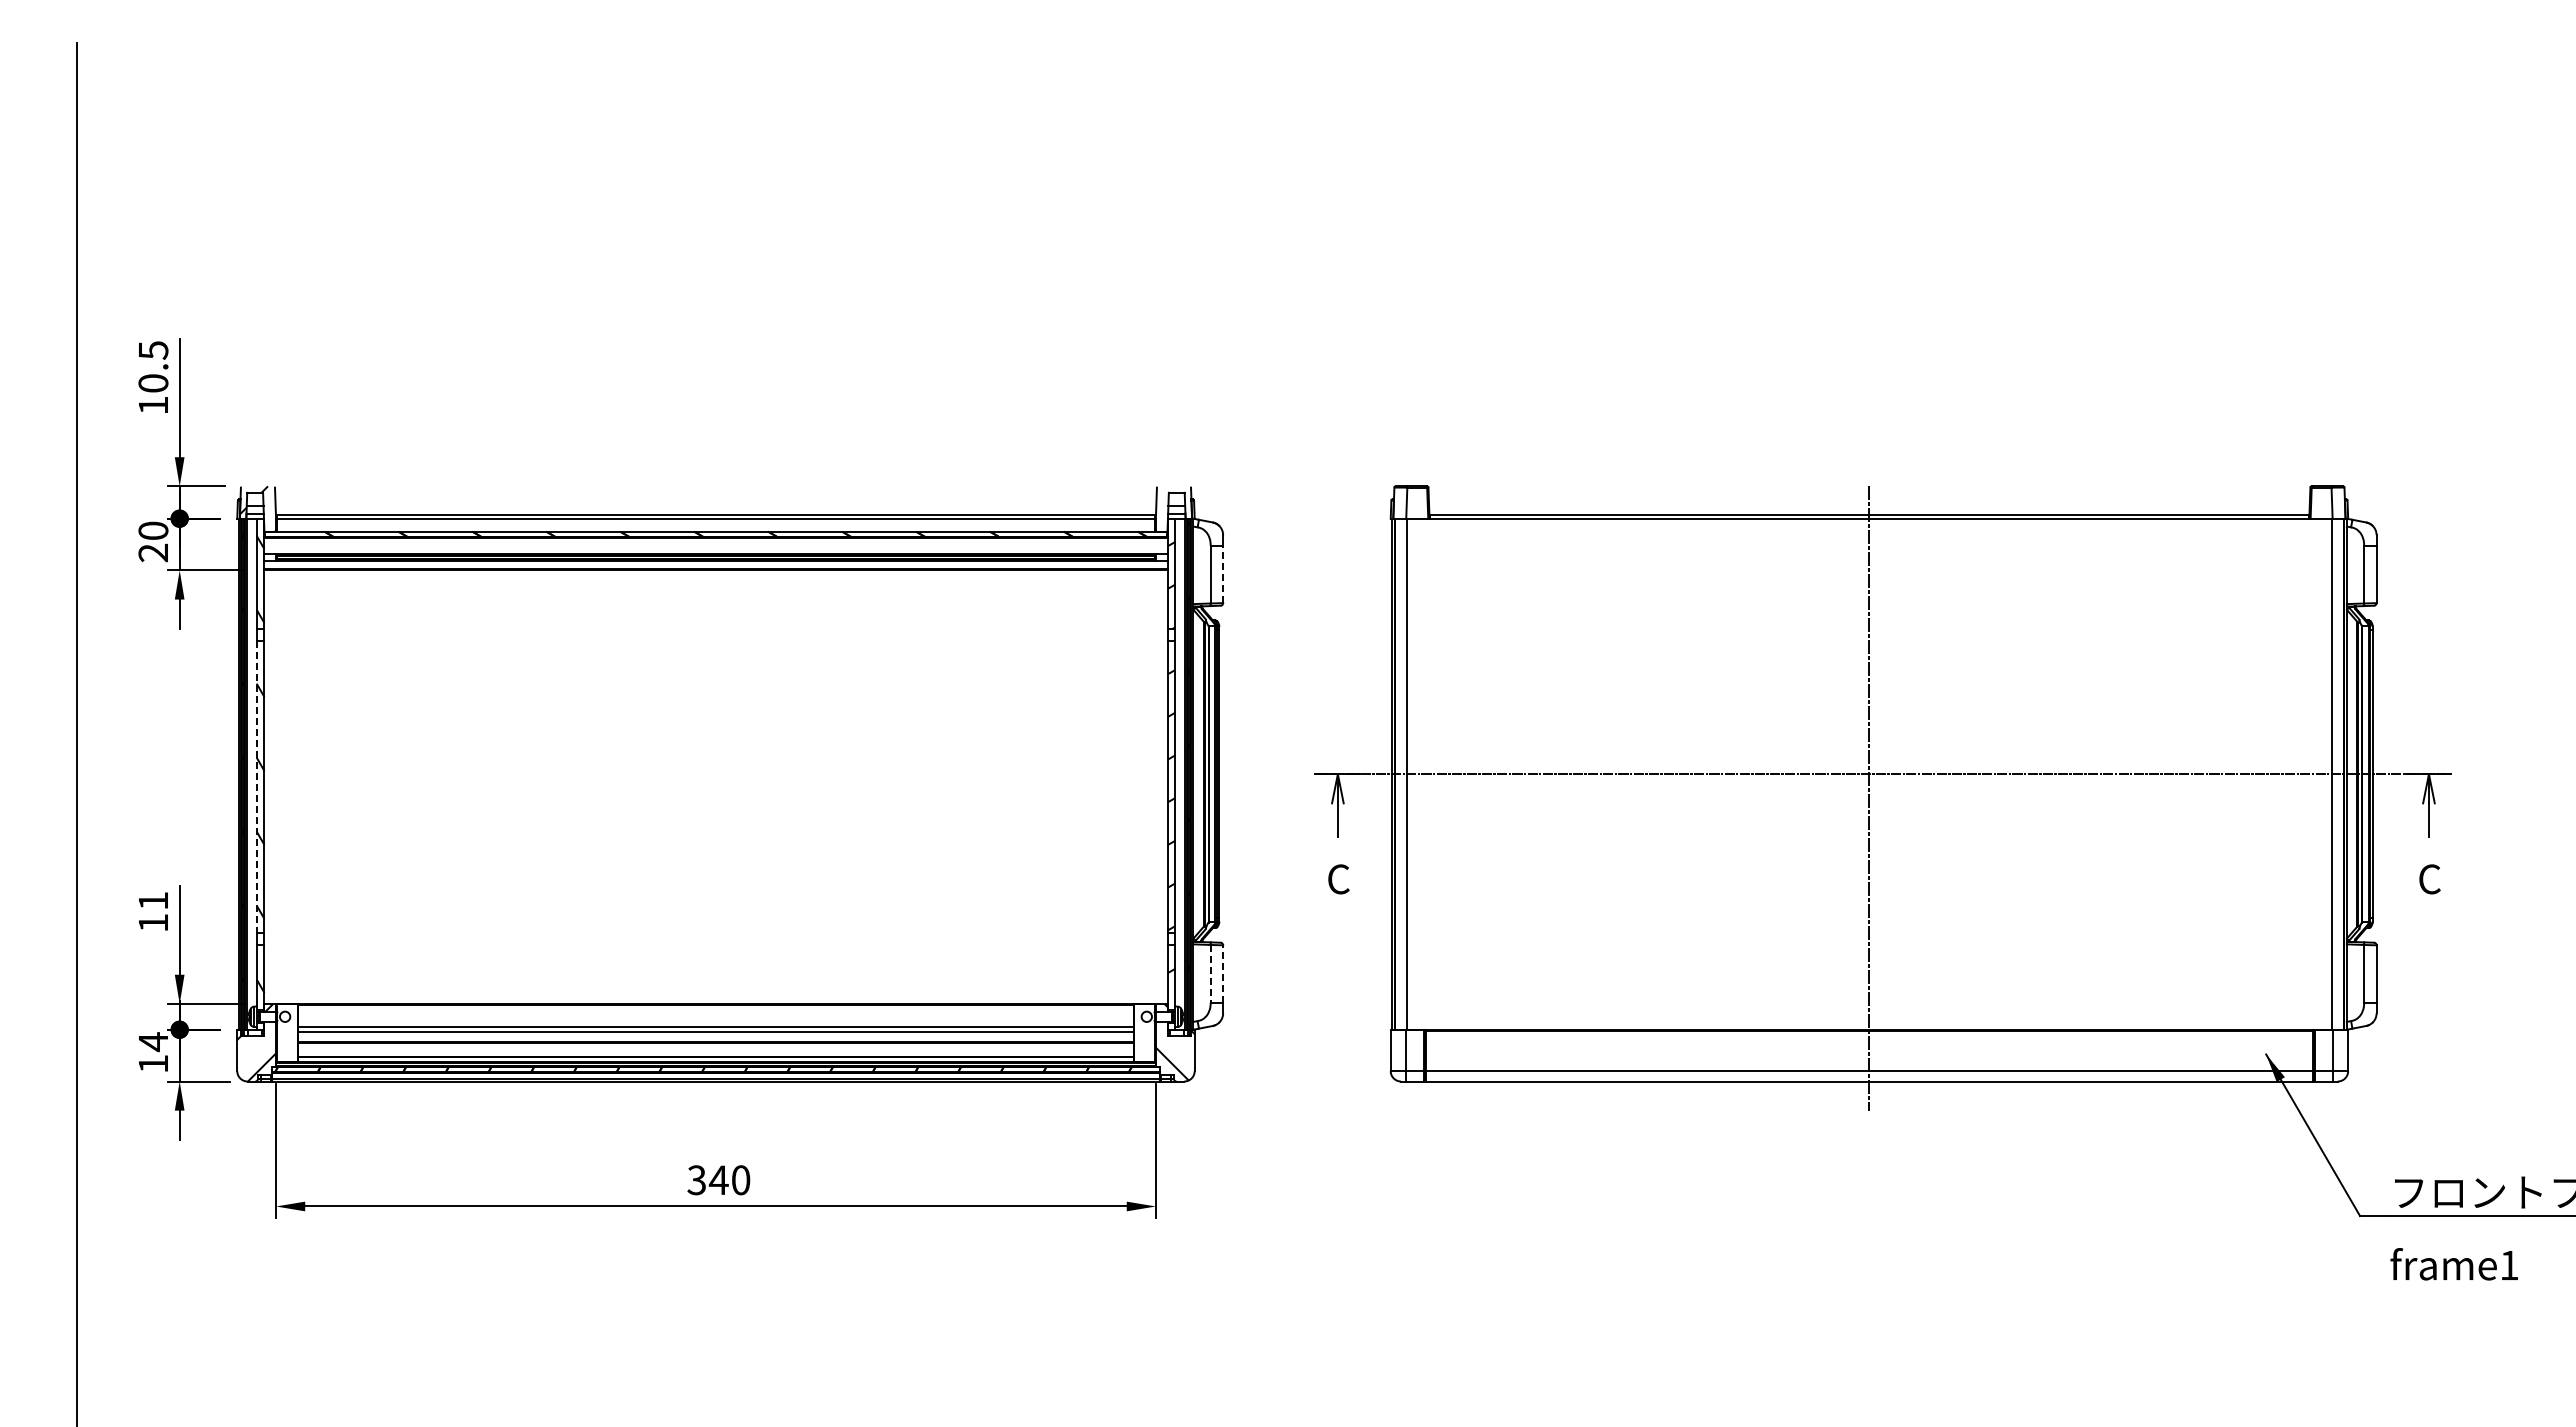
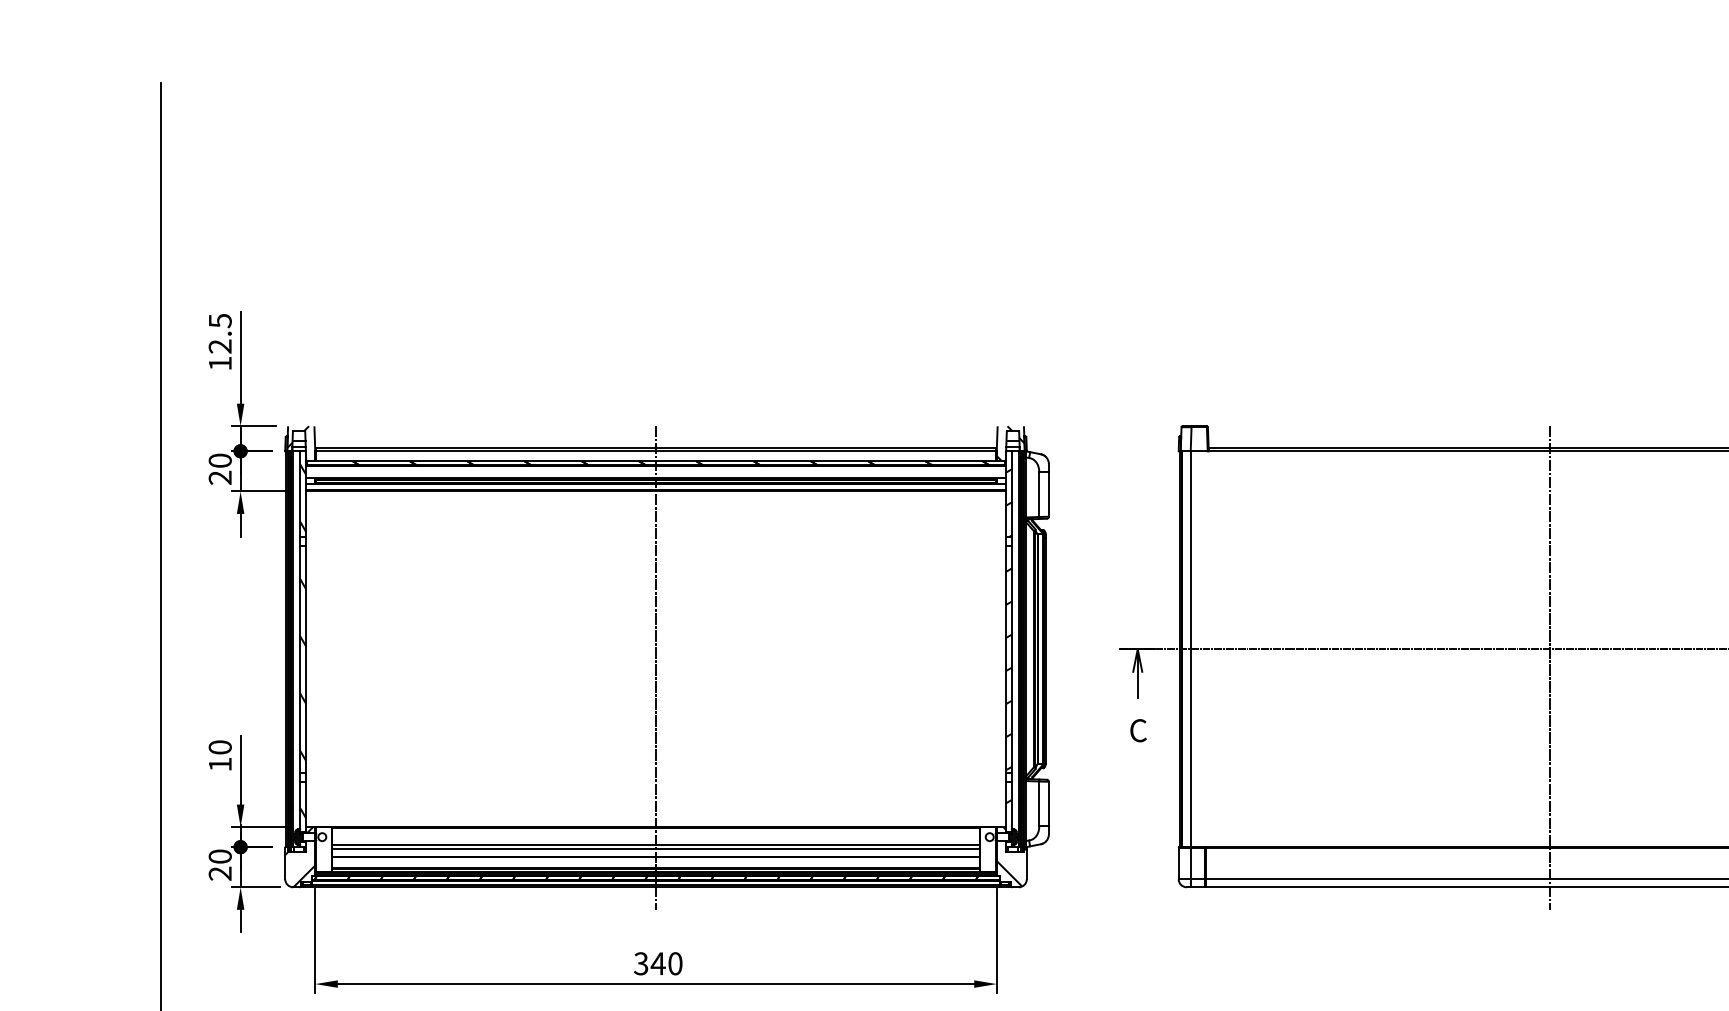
text: (153, 383) -> (220, 346), 10.5 -> 12.5
hatch: (1173, 508) -> (1010, 443), added
line: (1223, 574) -> (1049, 494), dashed -> solid
line: (256, 787) -> (300, 659), dashed -> solid
line: (715, 797) -> (655, 667), added
text: (153, 900) -> (220, 747), 11 -> 10
line: (1210, 973) -> (1039, 803), dashed -> solid
line: (1223, 973) -> (1049, 803), dashed -> solid
text: (153, 1052) -> (220, 864), 14 -> 20

